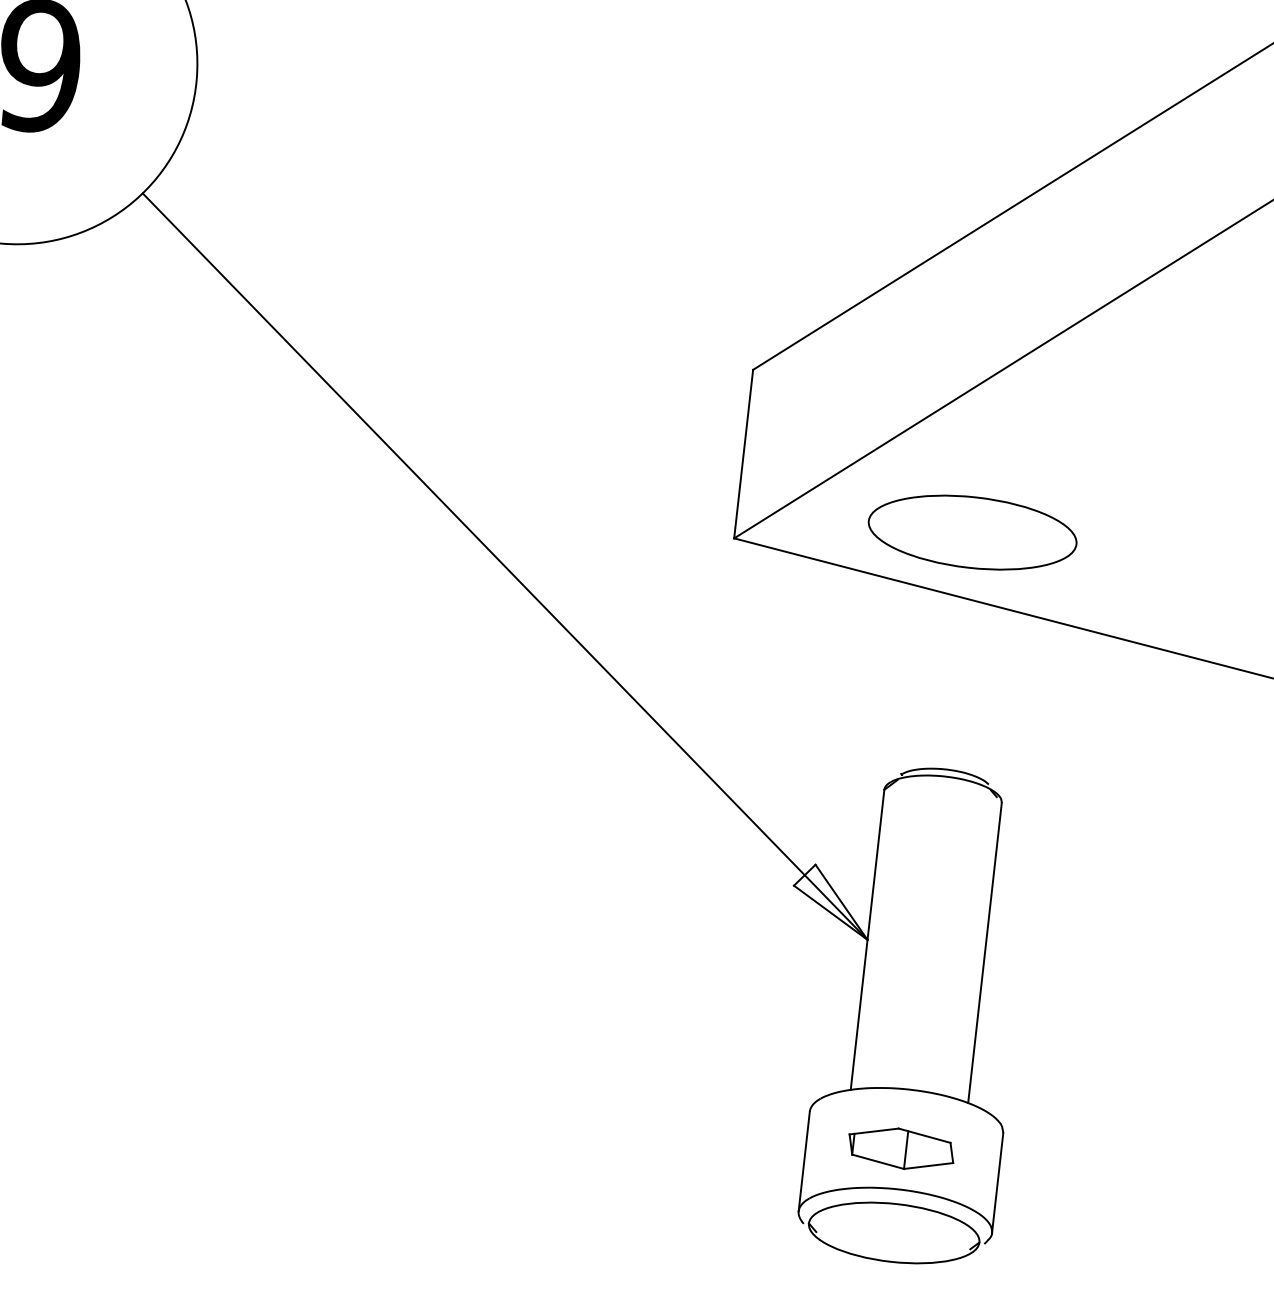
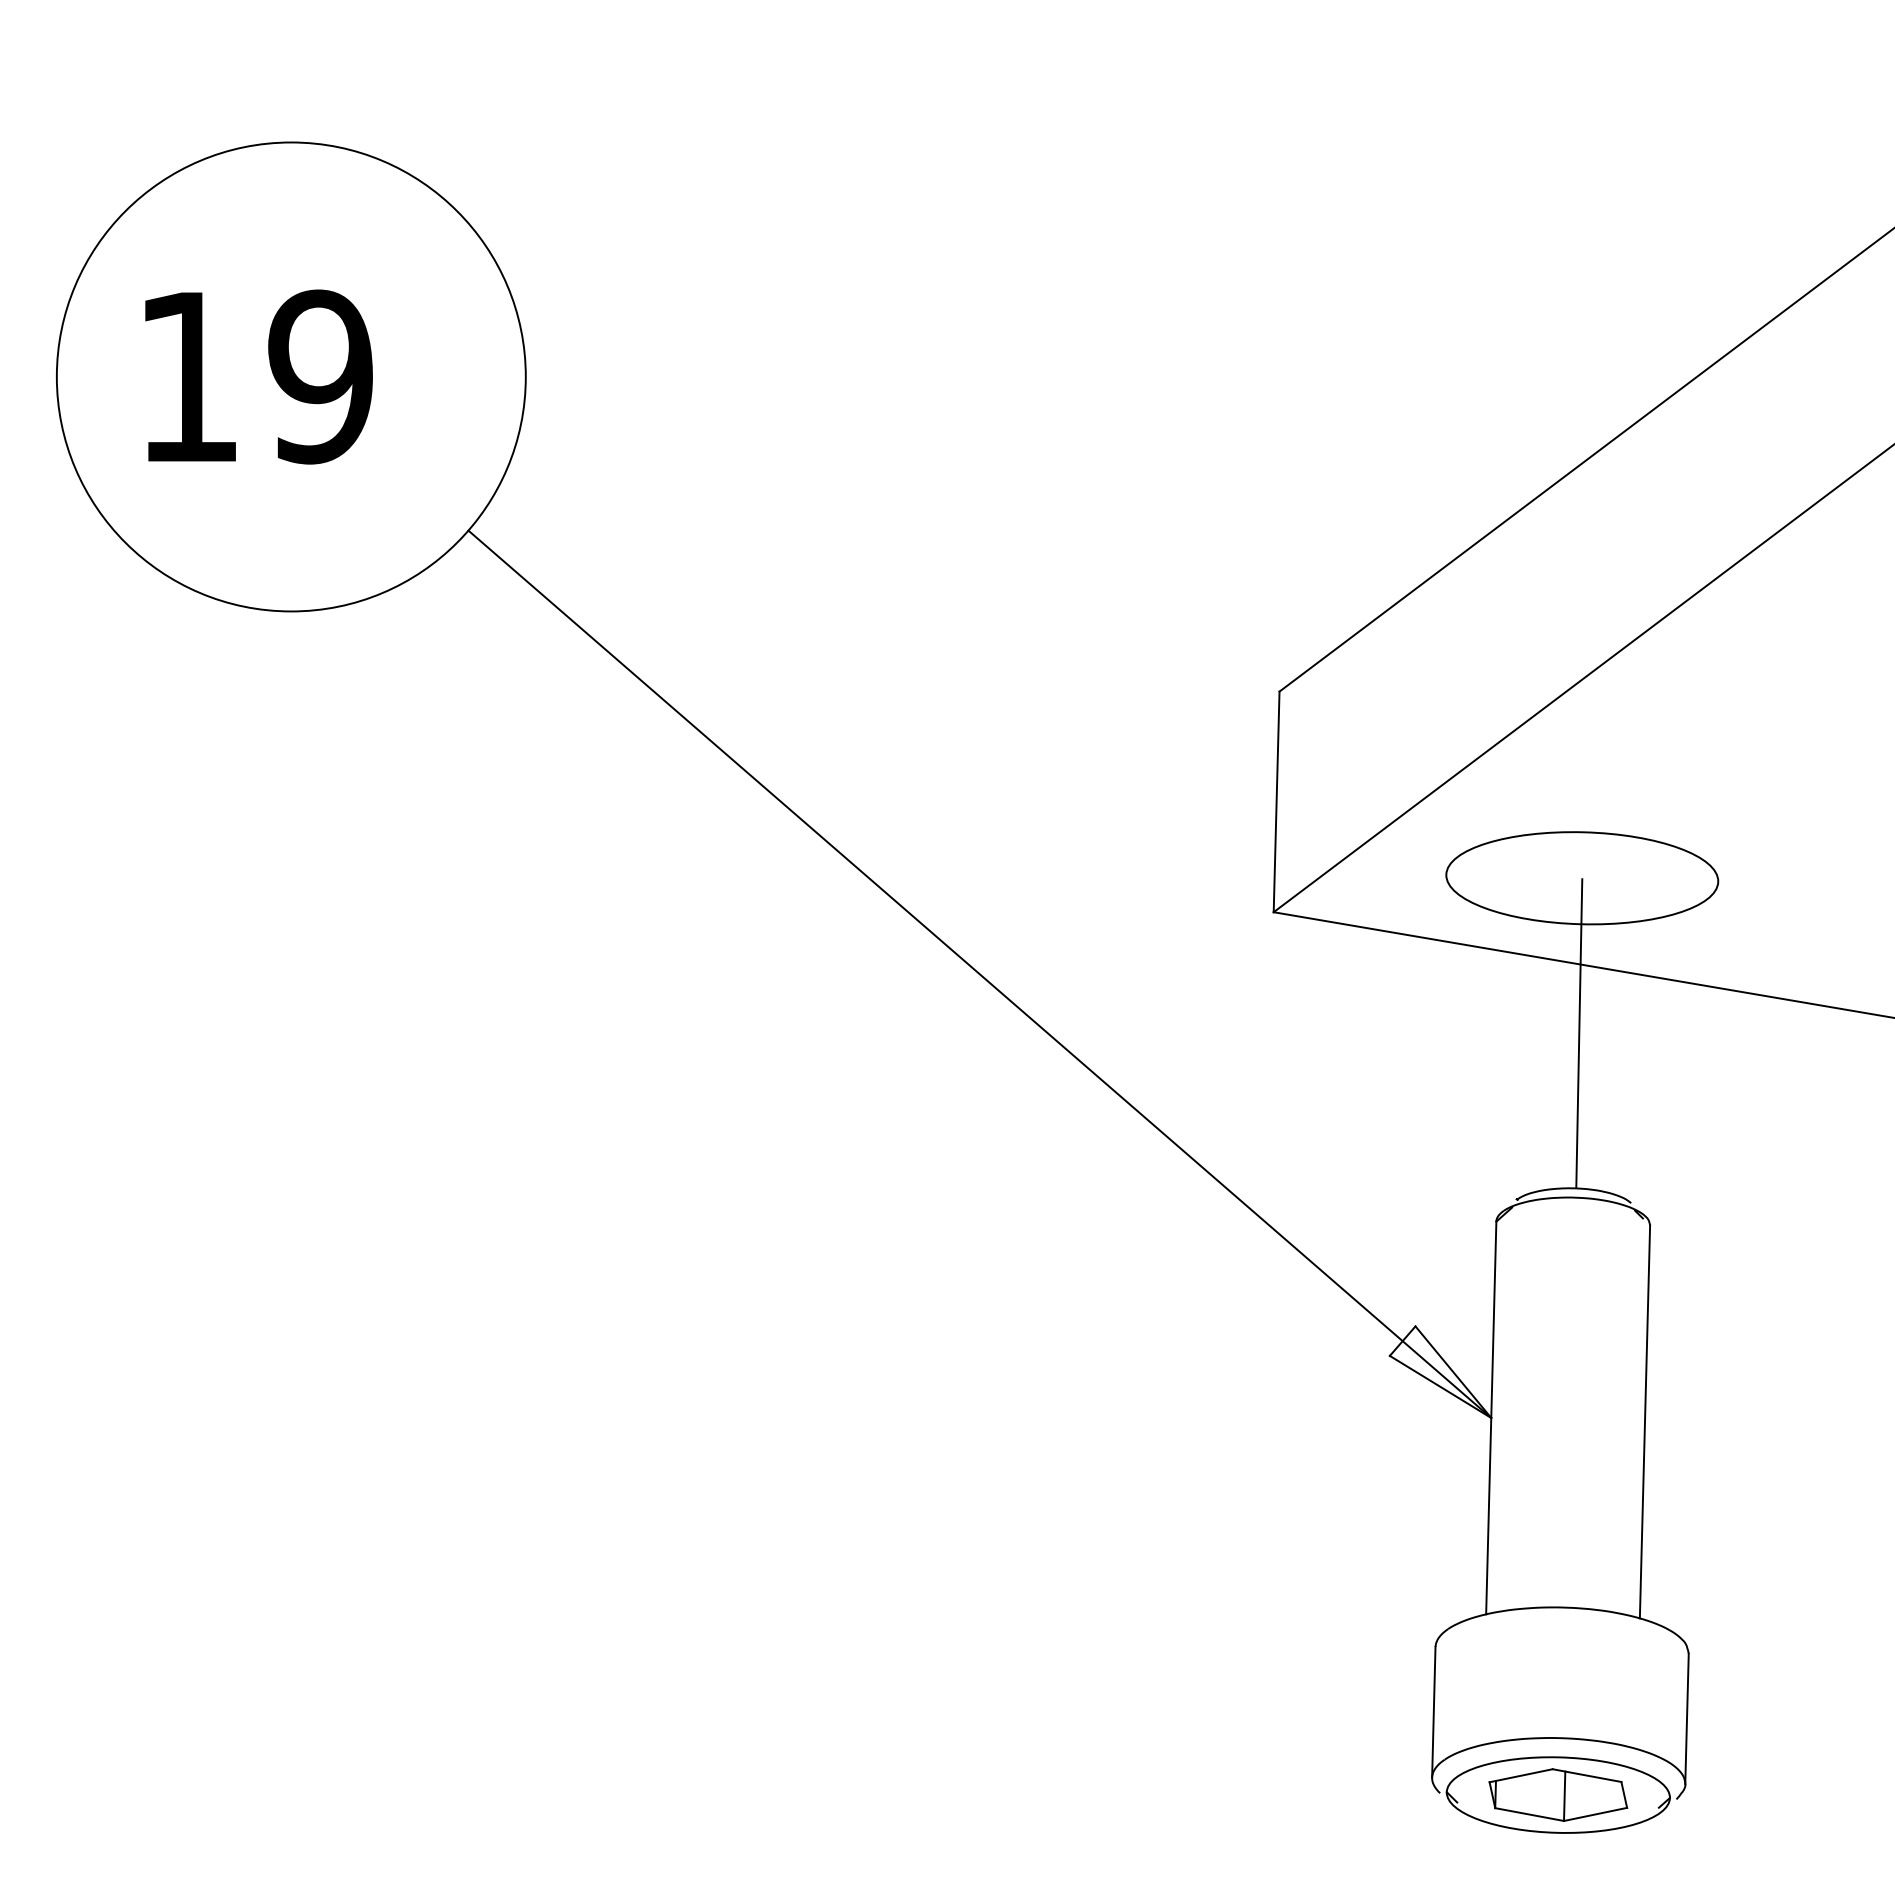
line: (960, 651) -> (1579, 1033), added
part: (901, 1148) -> (1558, 1794), moved

